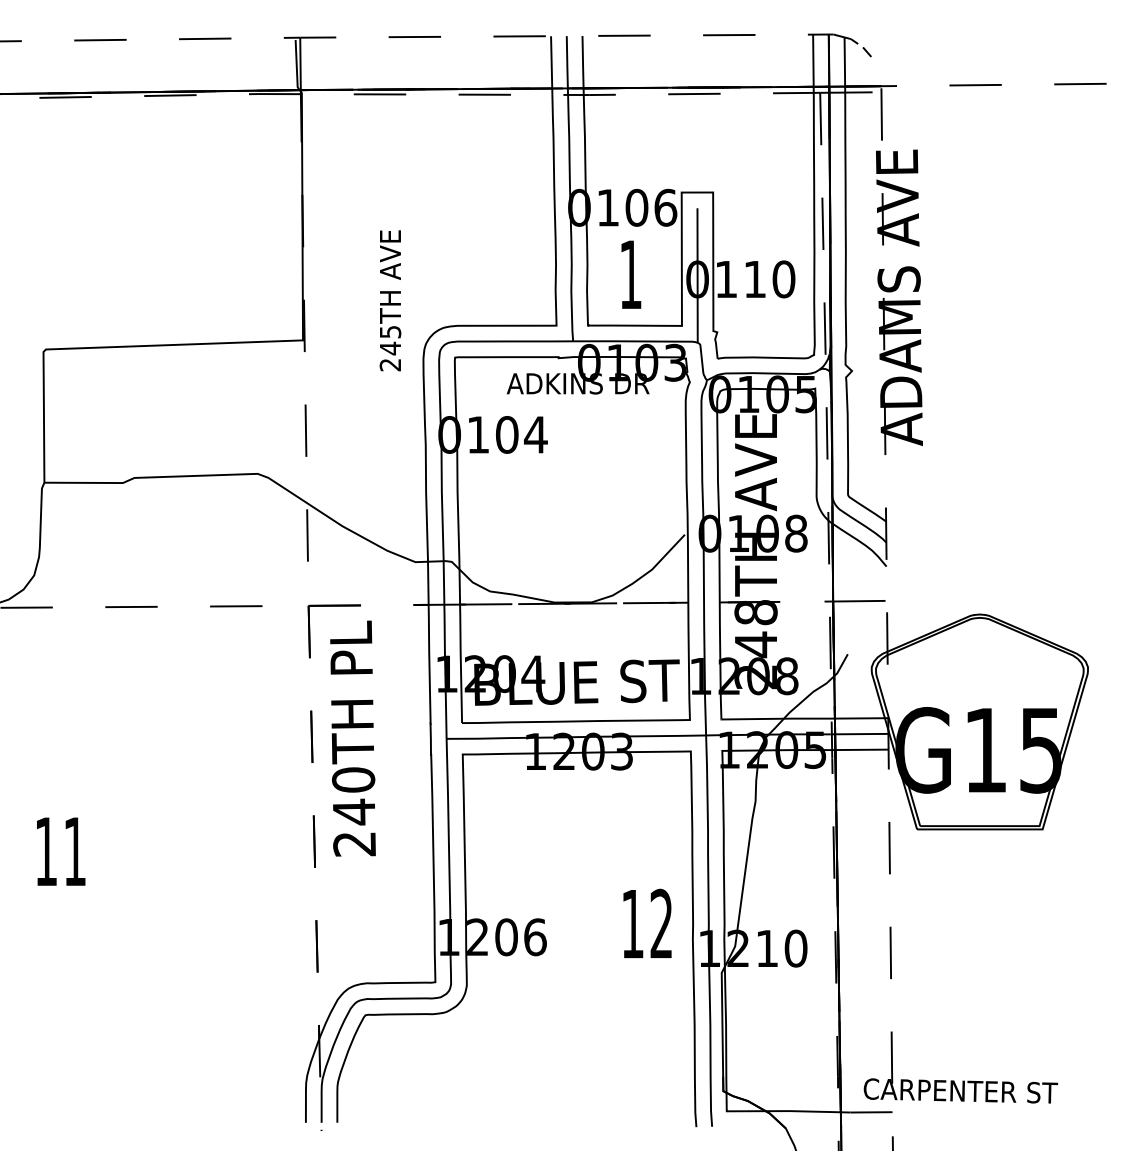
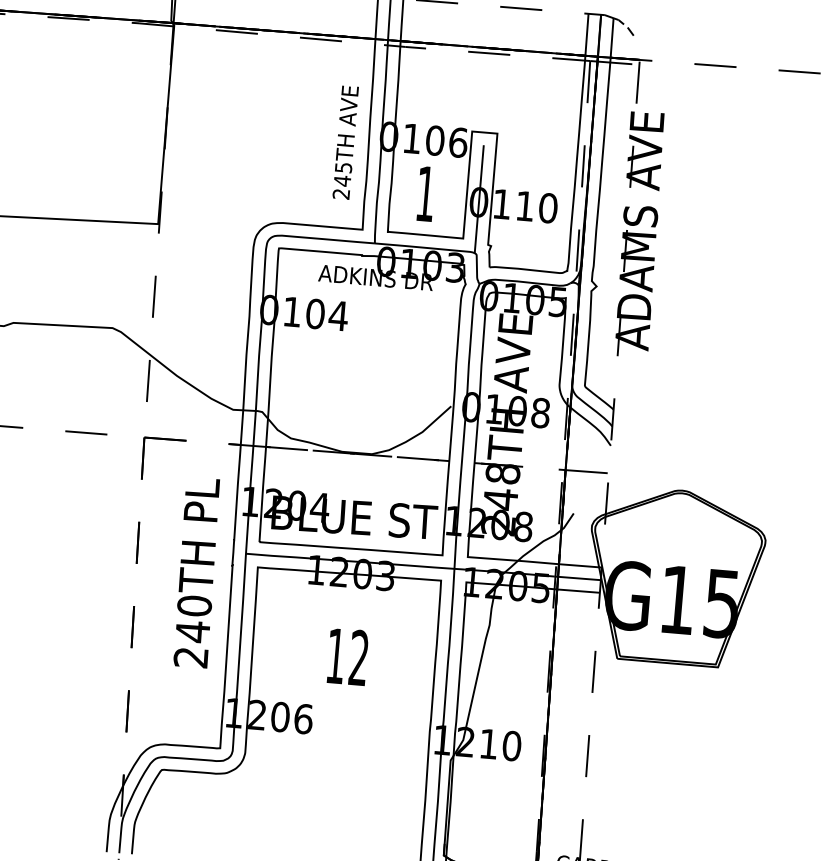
text: (390, 300) -> (345, 142), moved
text: (352, 738) -> (196, 572), moved
text: (647, 922) -> (347, 655), moved

